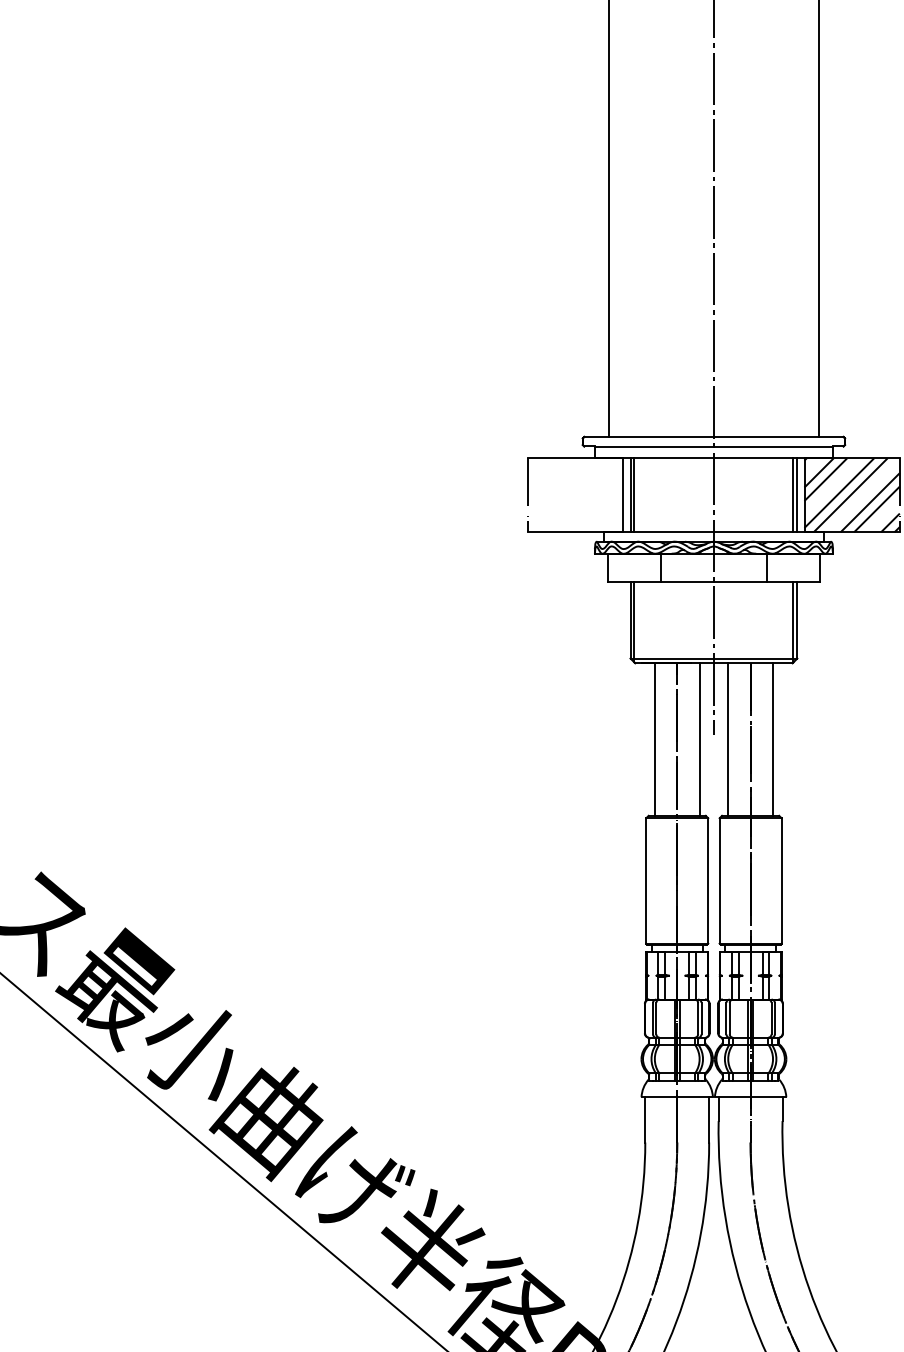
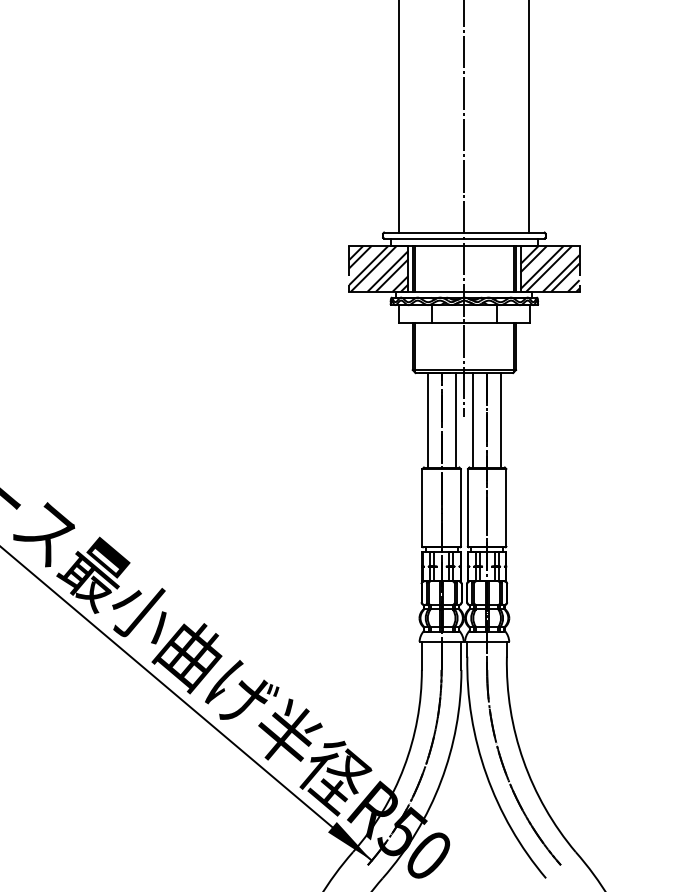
hatch: (575, 494) -> (378, 268), added

